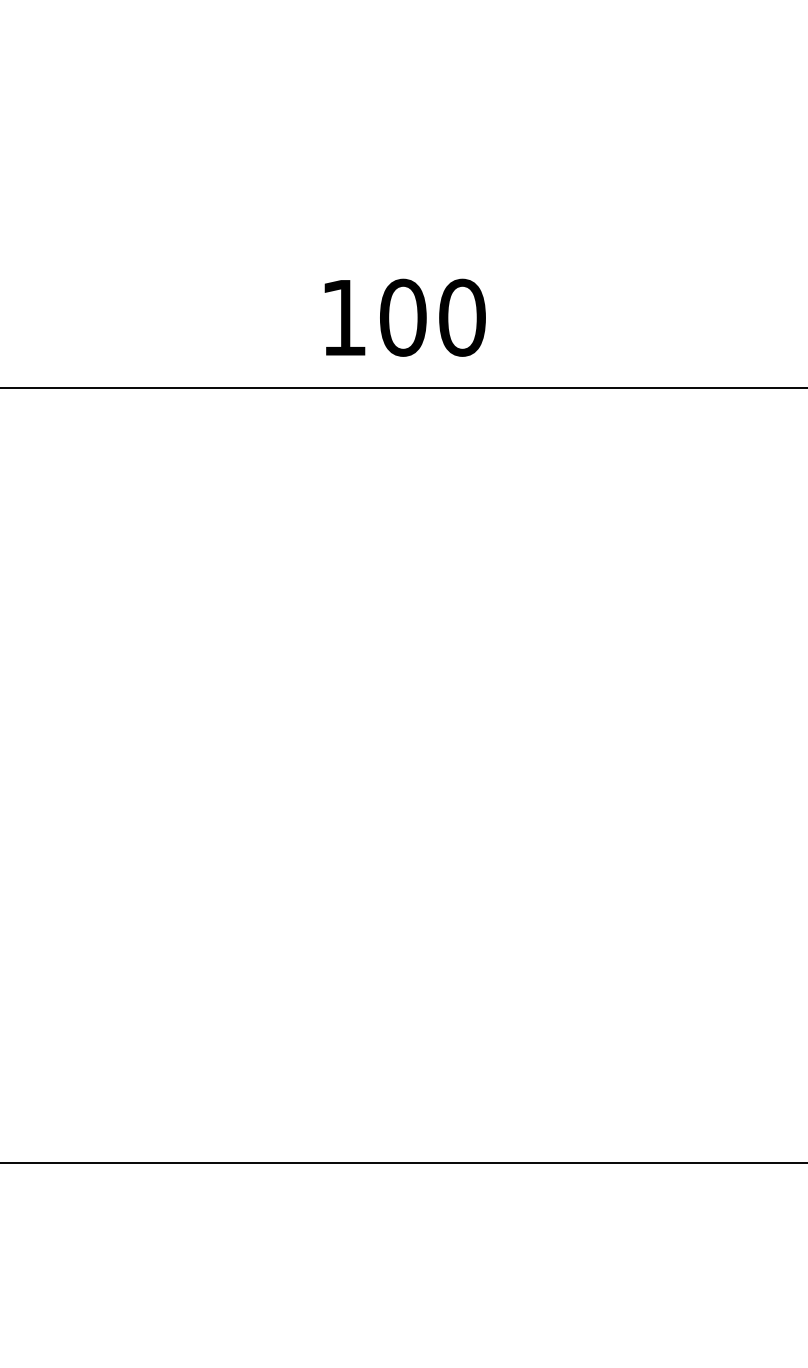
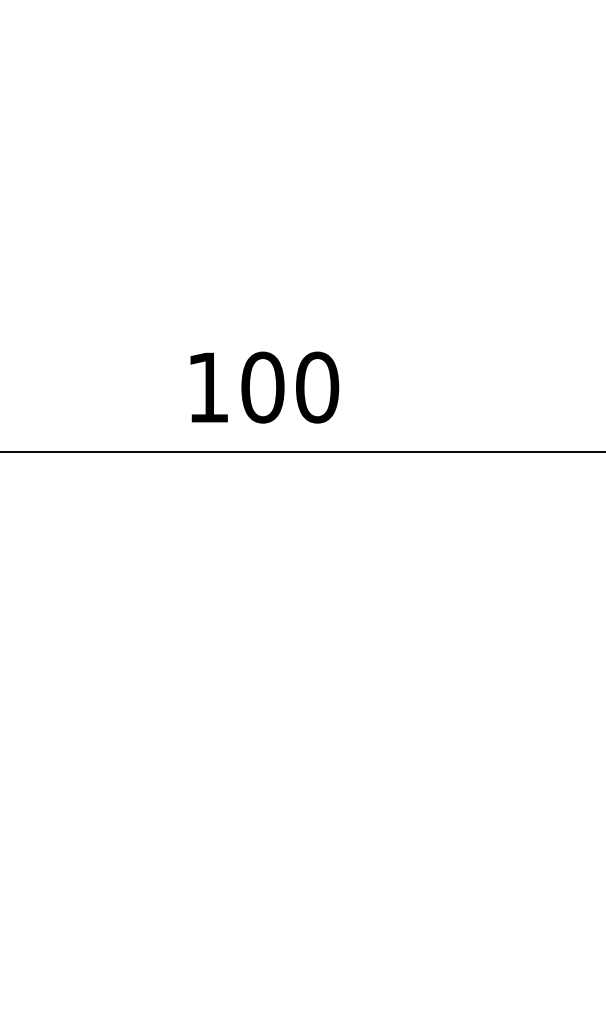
text: (404, 317) -> (264, 387), moved

